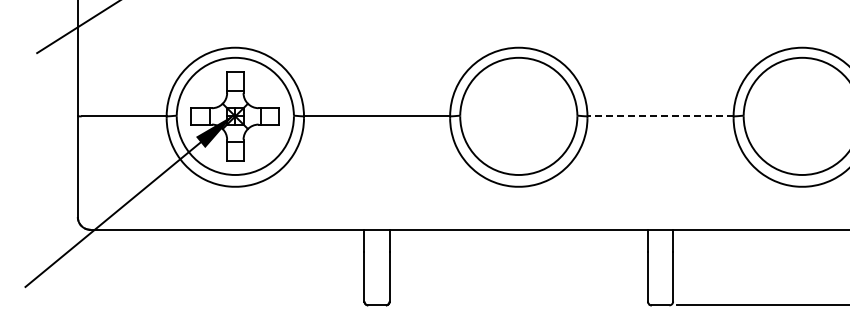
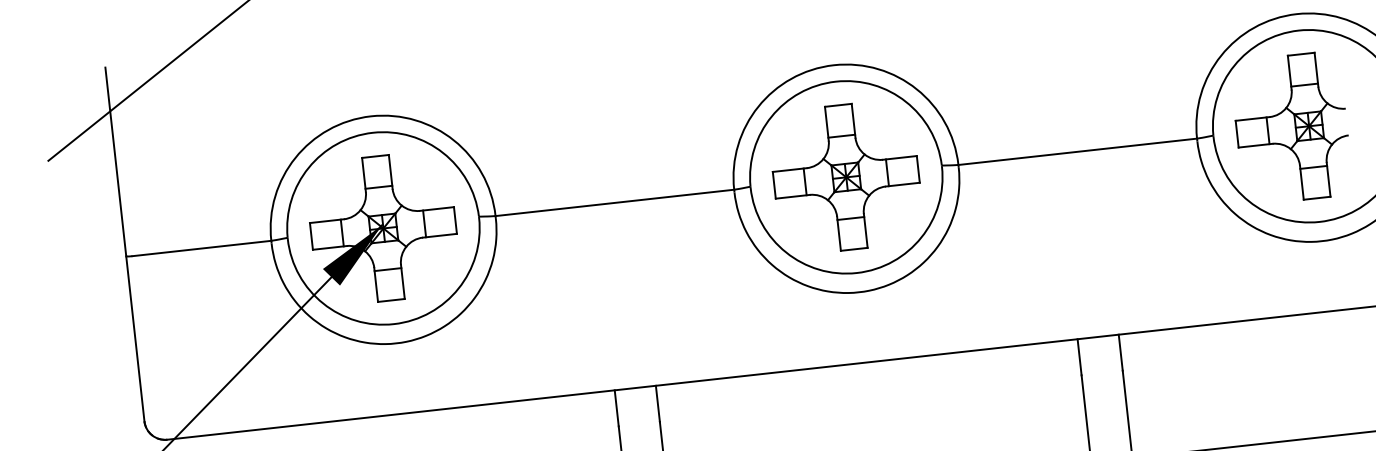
part: (518, 116) -> (845, 177), added
line: (660, 116) -> (1077, 151), dashed -> solid
part: (791, 116) -> (1291, 128), added

